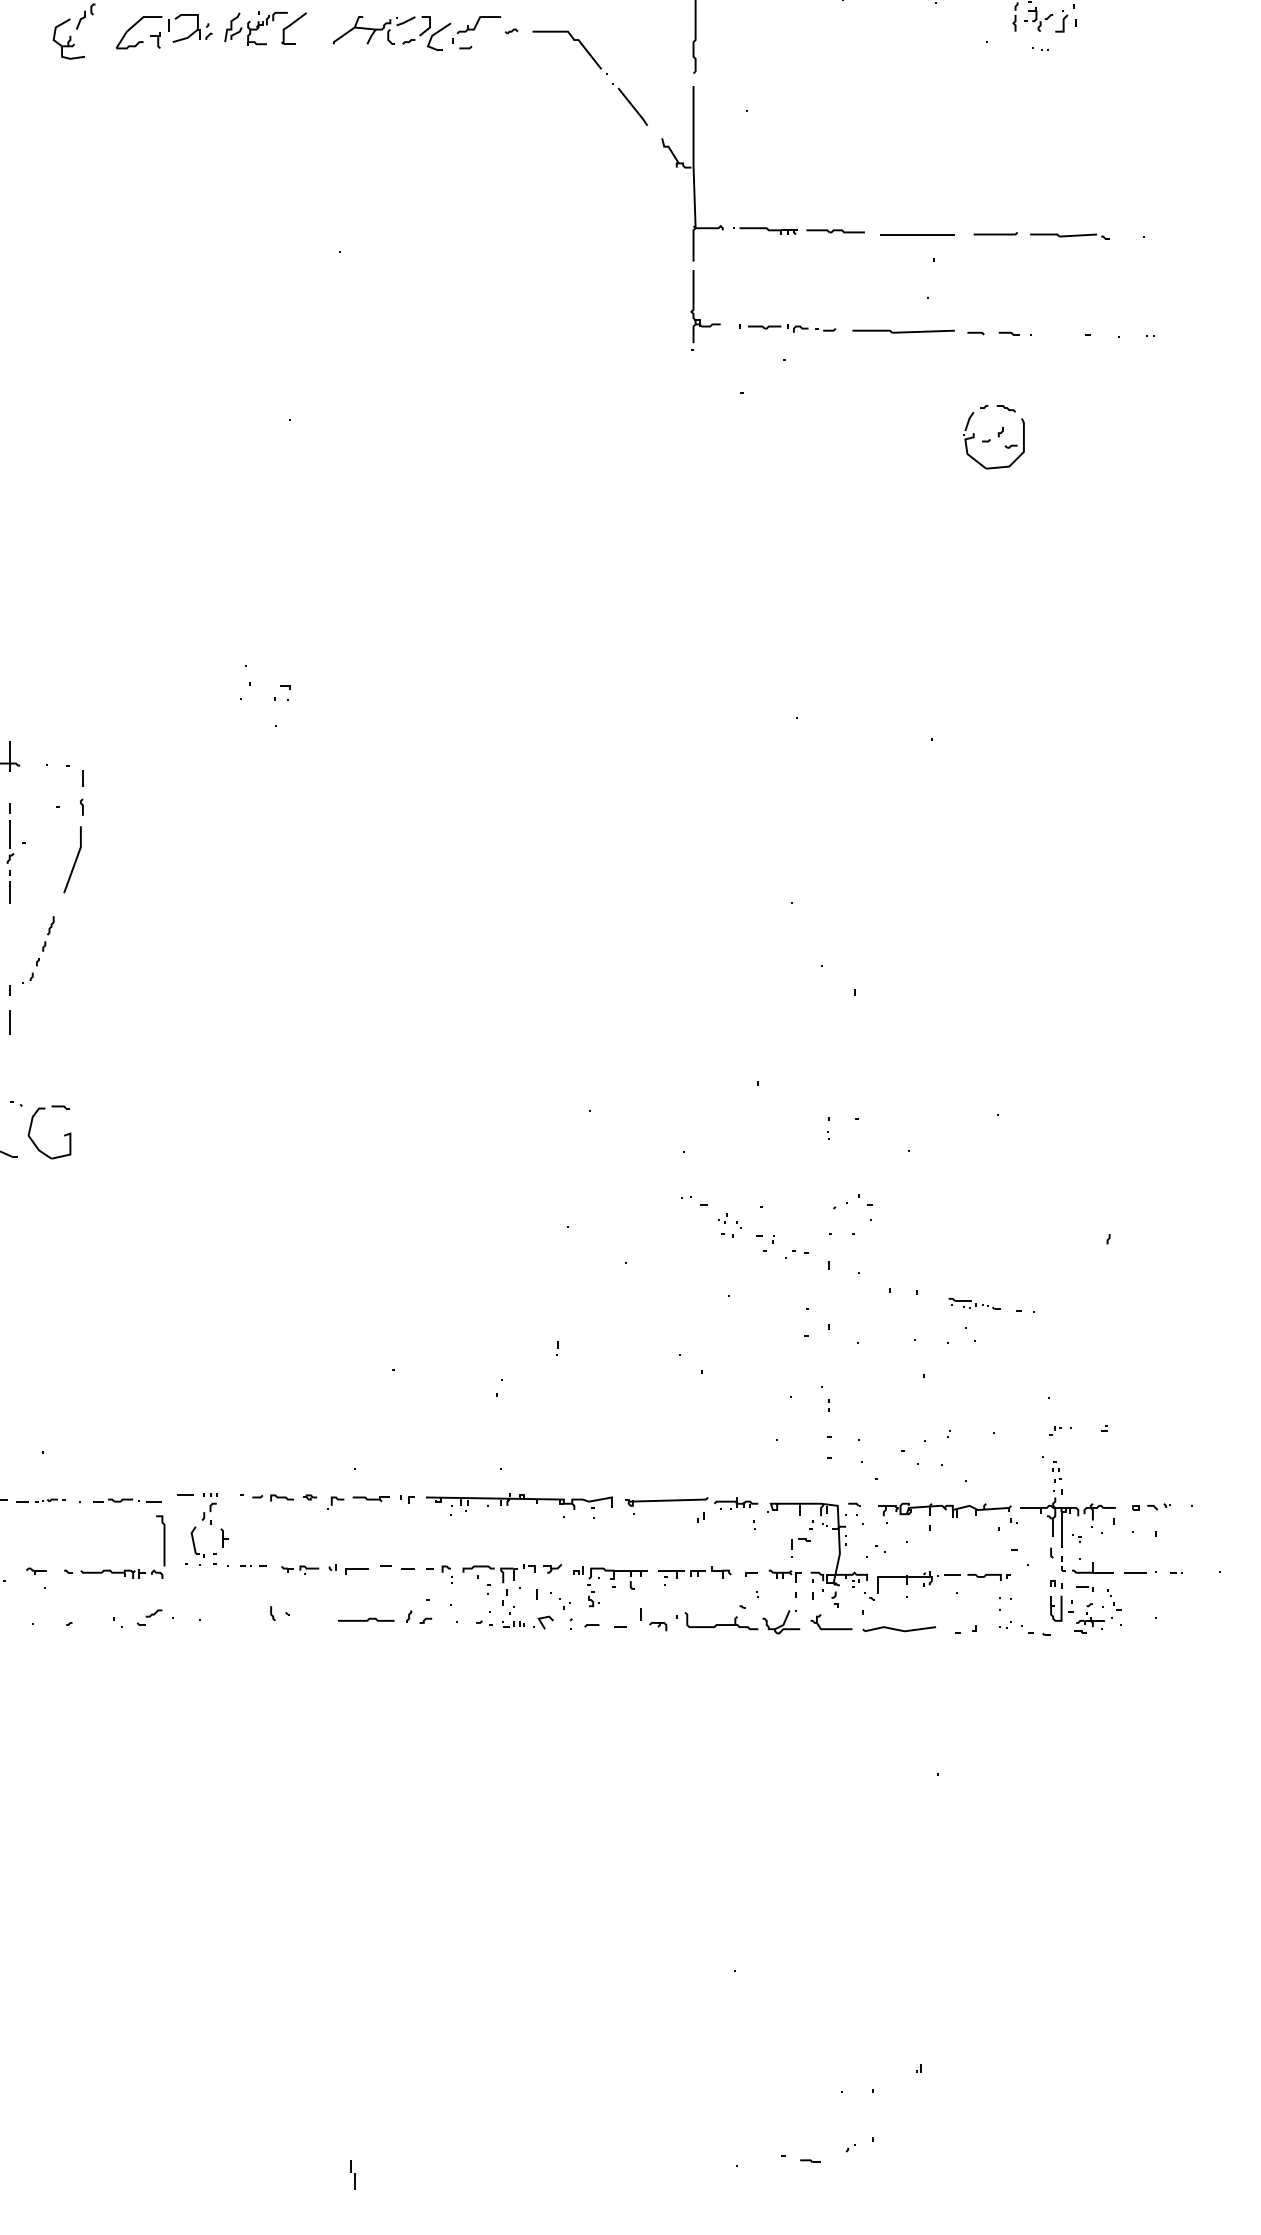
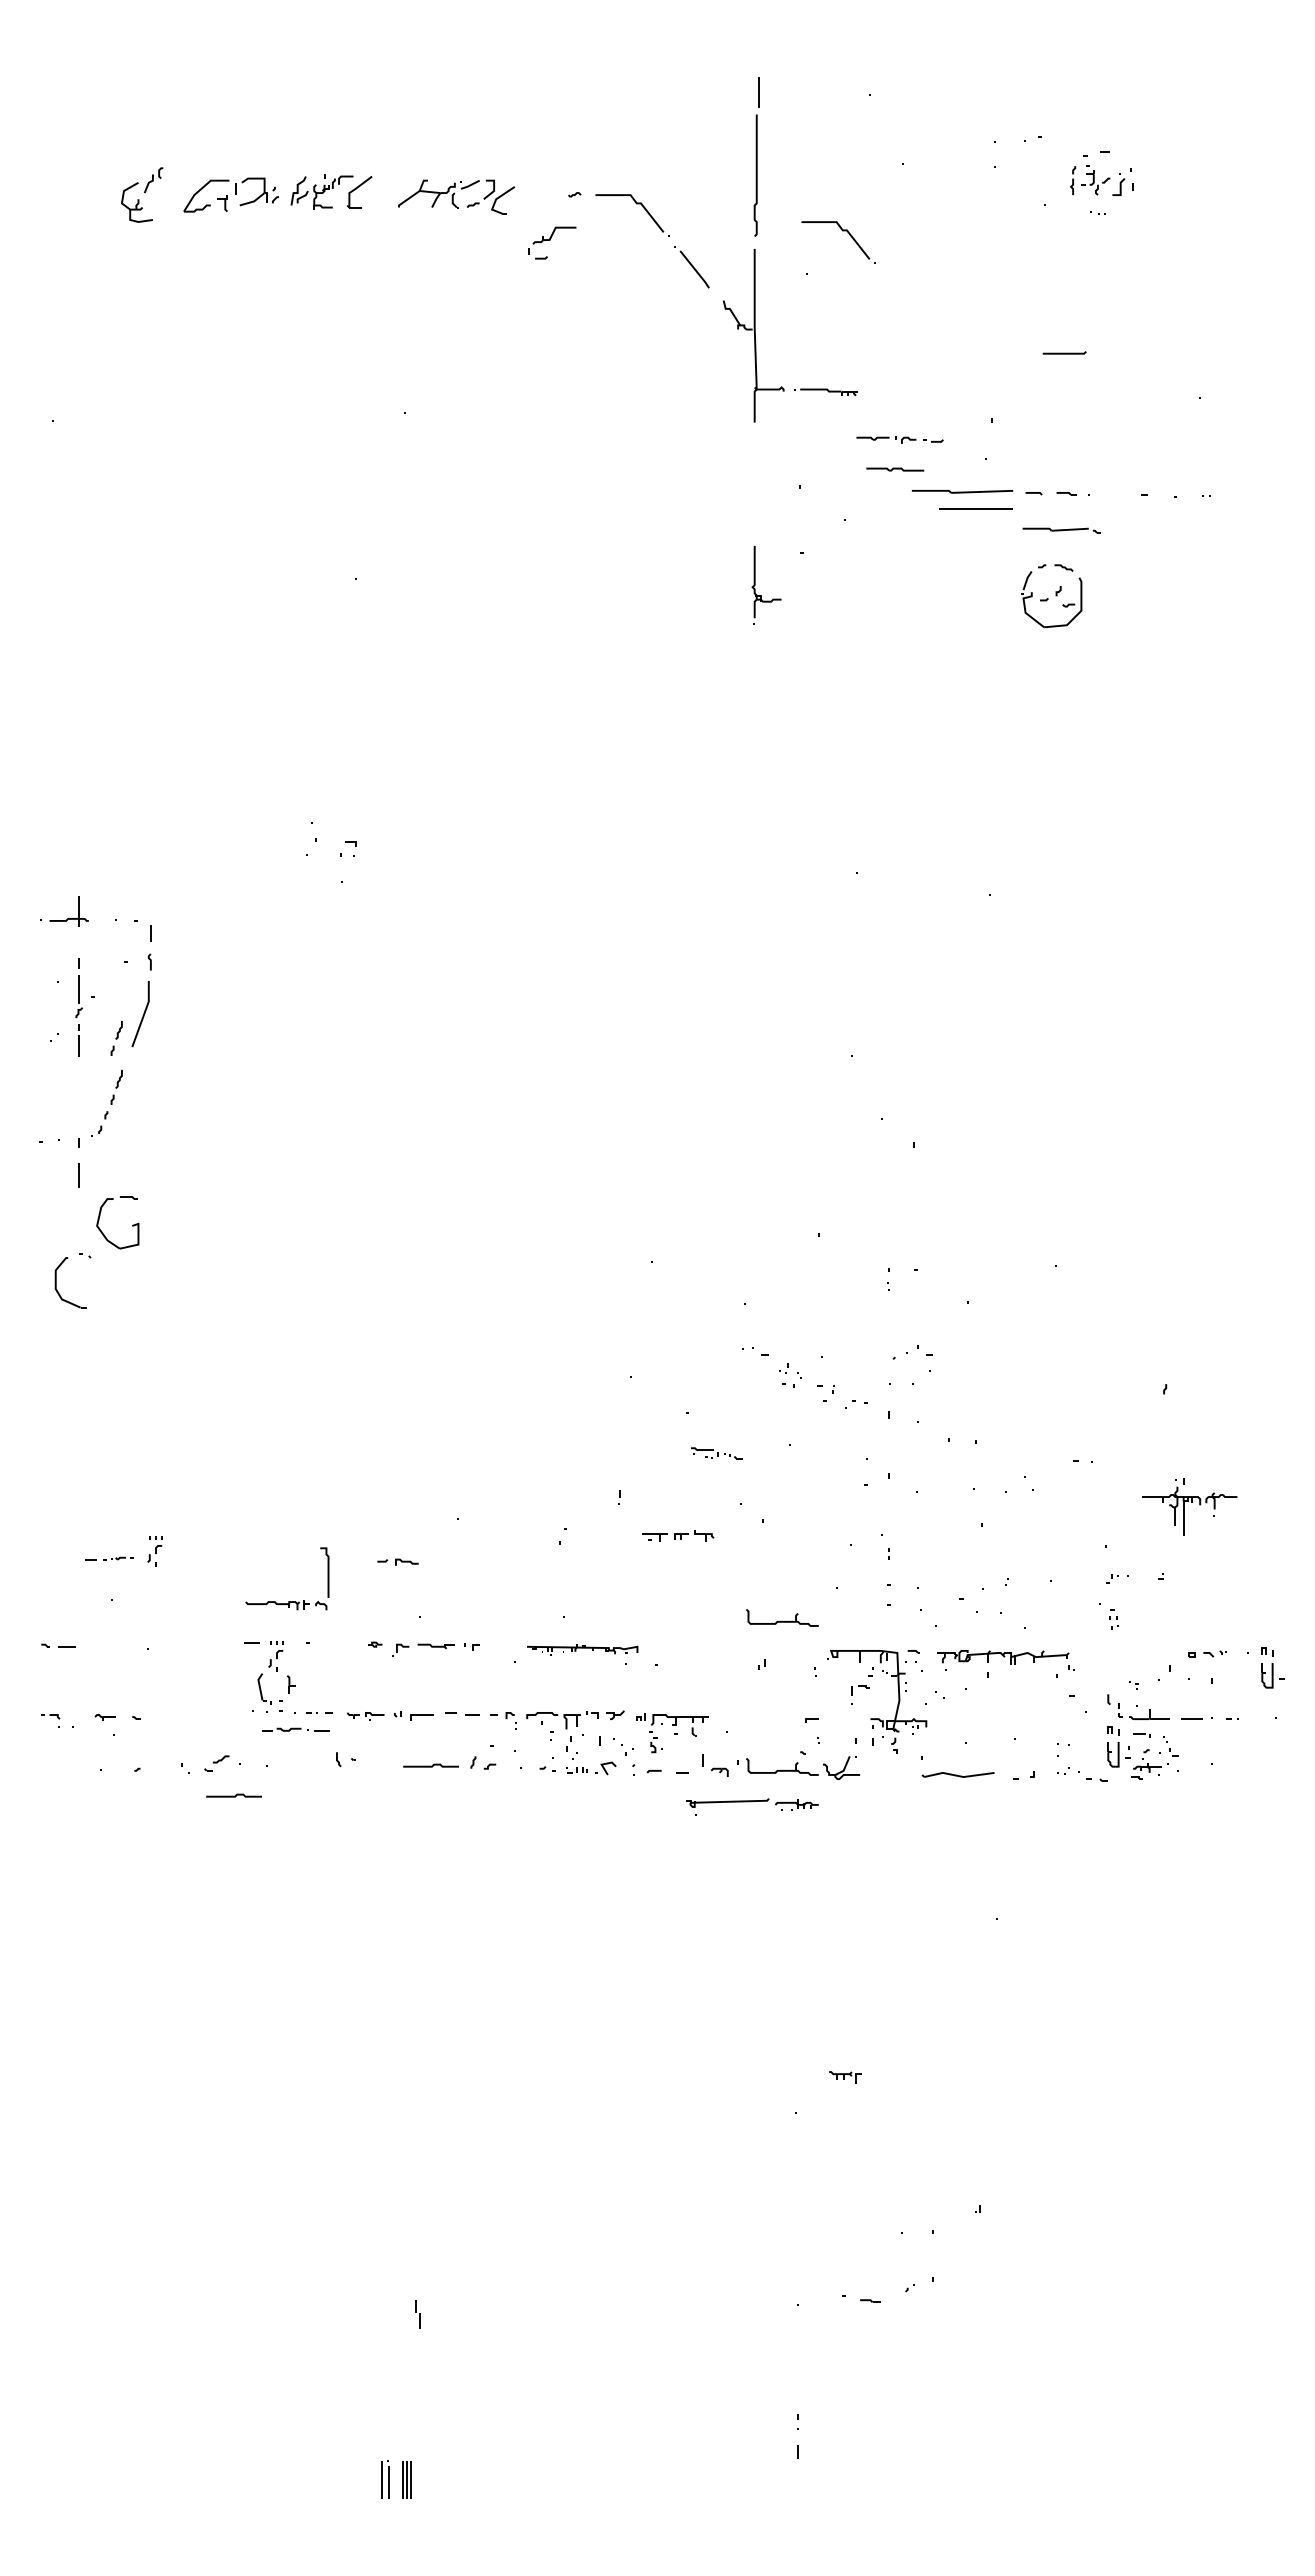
part: (476, 32) -> (552, 242), moved
part: (782, 68) -> (842, 231), added
part: (835, 231) -> (895, 469), moved
line: (995, 233) -> (1064, 352), moved
line: (916, 234) -> (975, 508), moved
part: (1069, 236) -> (1061, 530), moved
part: (694, 309) -> (755, 584), moved
part: (791, 328) -> (899, 439), moved
part: (48, 883) -> (116, 1037), added
part: (64, 1134) -> (132, 1224), moved
part: (974, 1304) -> (716, 1453), moved
part: (86, 1403) -> (154, 1551), added
part: (721, 1469) -> (782, 1617), added
part: (272, 1497) -> (397, 1561), moved
part: (41, 1500) -> (109, 1558), moved
part: (127, 1500) -> (295, 1729), moved
part: (519, 1502) -> (582, 1649), size x0.6
part: (691, 1505) -> (752, 1806), moved
part: (1067, 1517) -> (1189, 1506), moved
part: (1217, 1520) -> (1272, 1667), added
part: (124, 1570) -> (288, 1601), moved
part: (695, 1572) -> (678, 1535), moved
part: (785, 1576) -> (845, 2077), moved
part: (937, 1585) -> (995, 1731), removed
part: (830, 1628) -> (890, 1774), removed
curve: (166, 1649) -> (233, 1795), added

